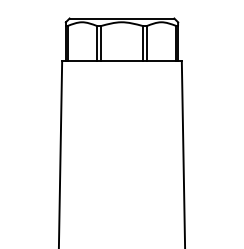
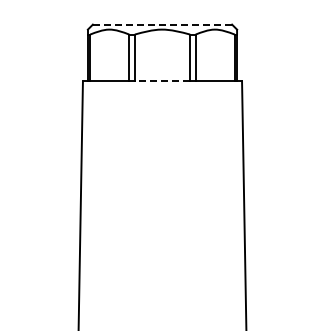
line: (122, 18) -> (162, 24), solid -> dashed
line: (122, 61) -> (162, 81), solid -> dashed

